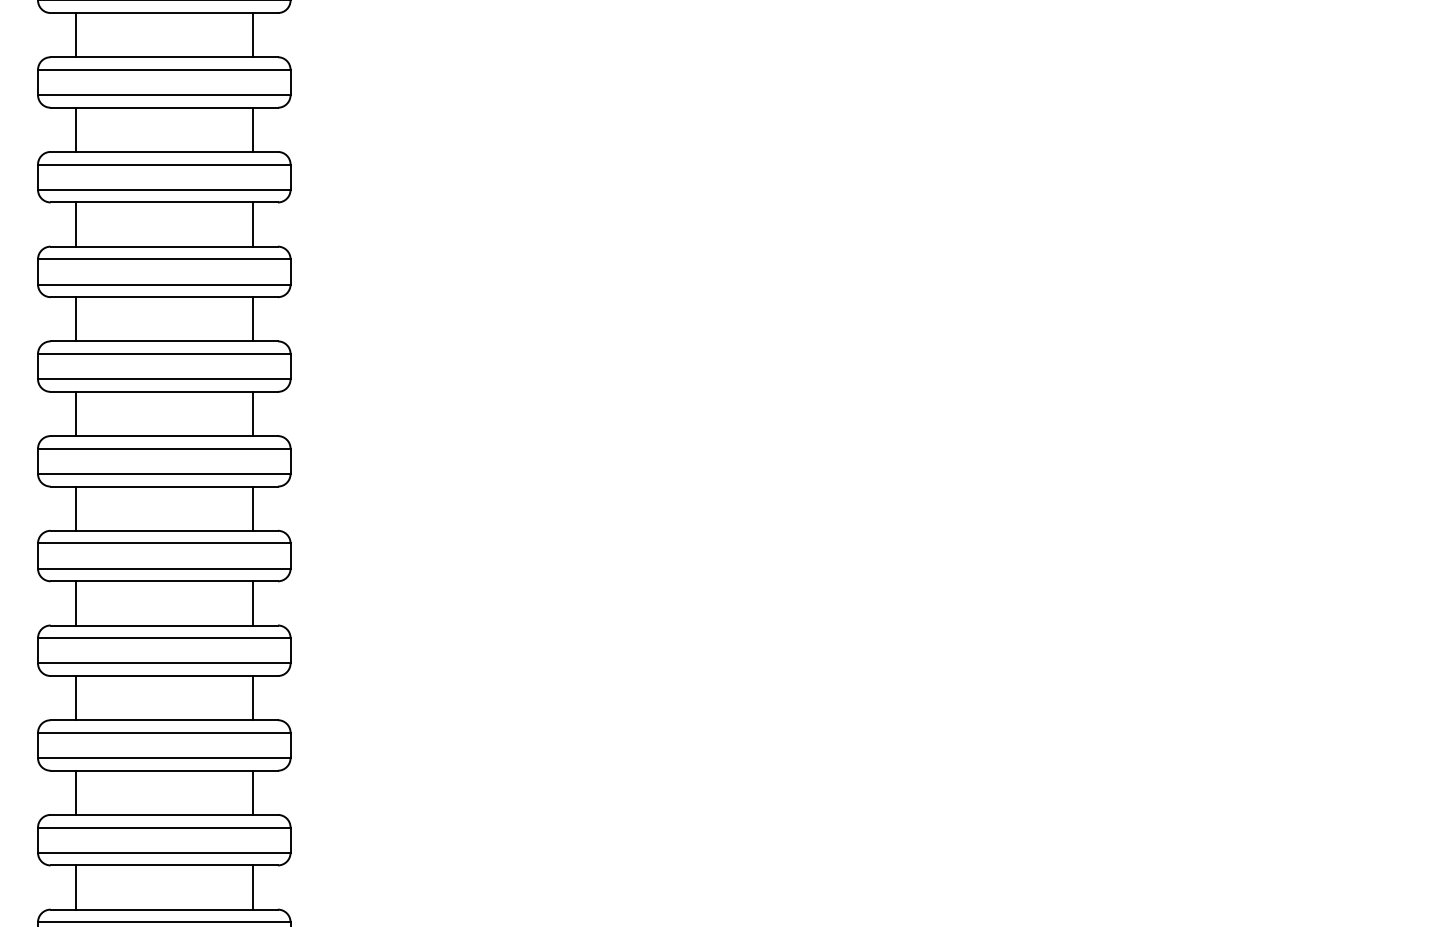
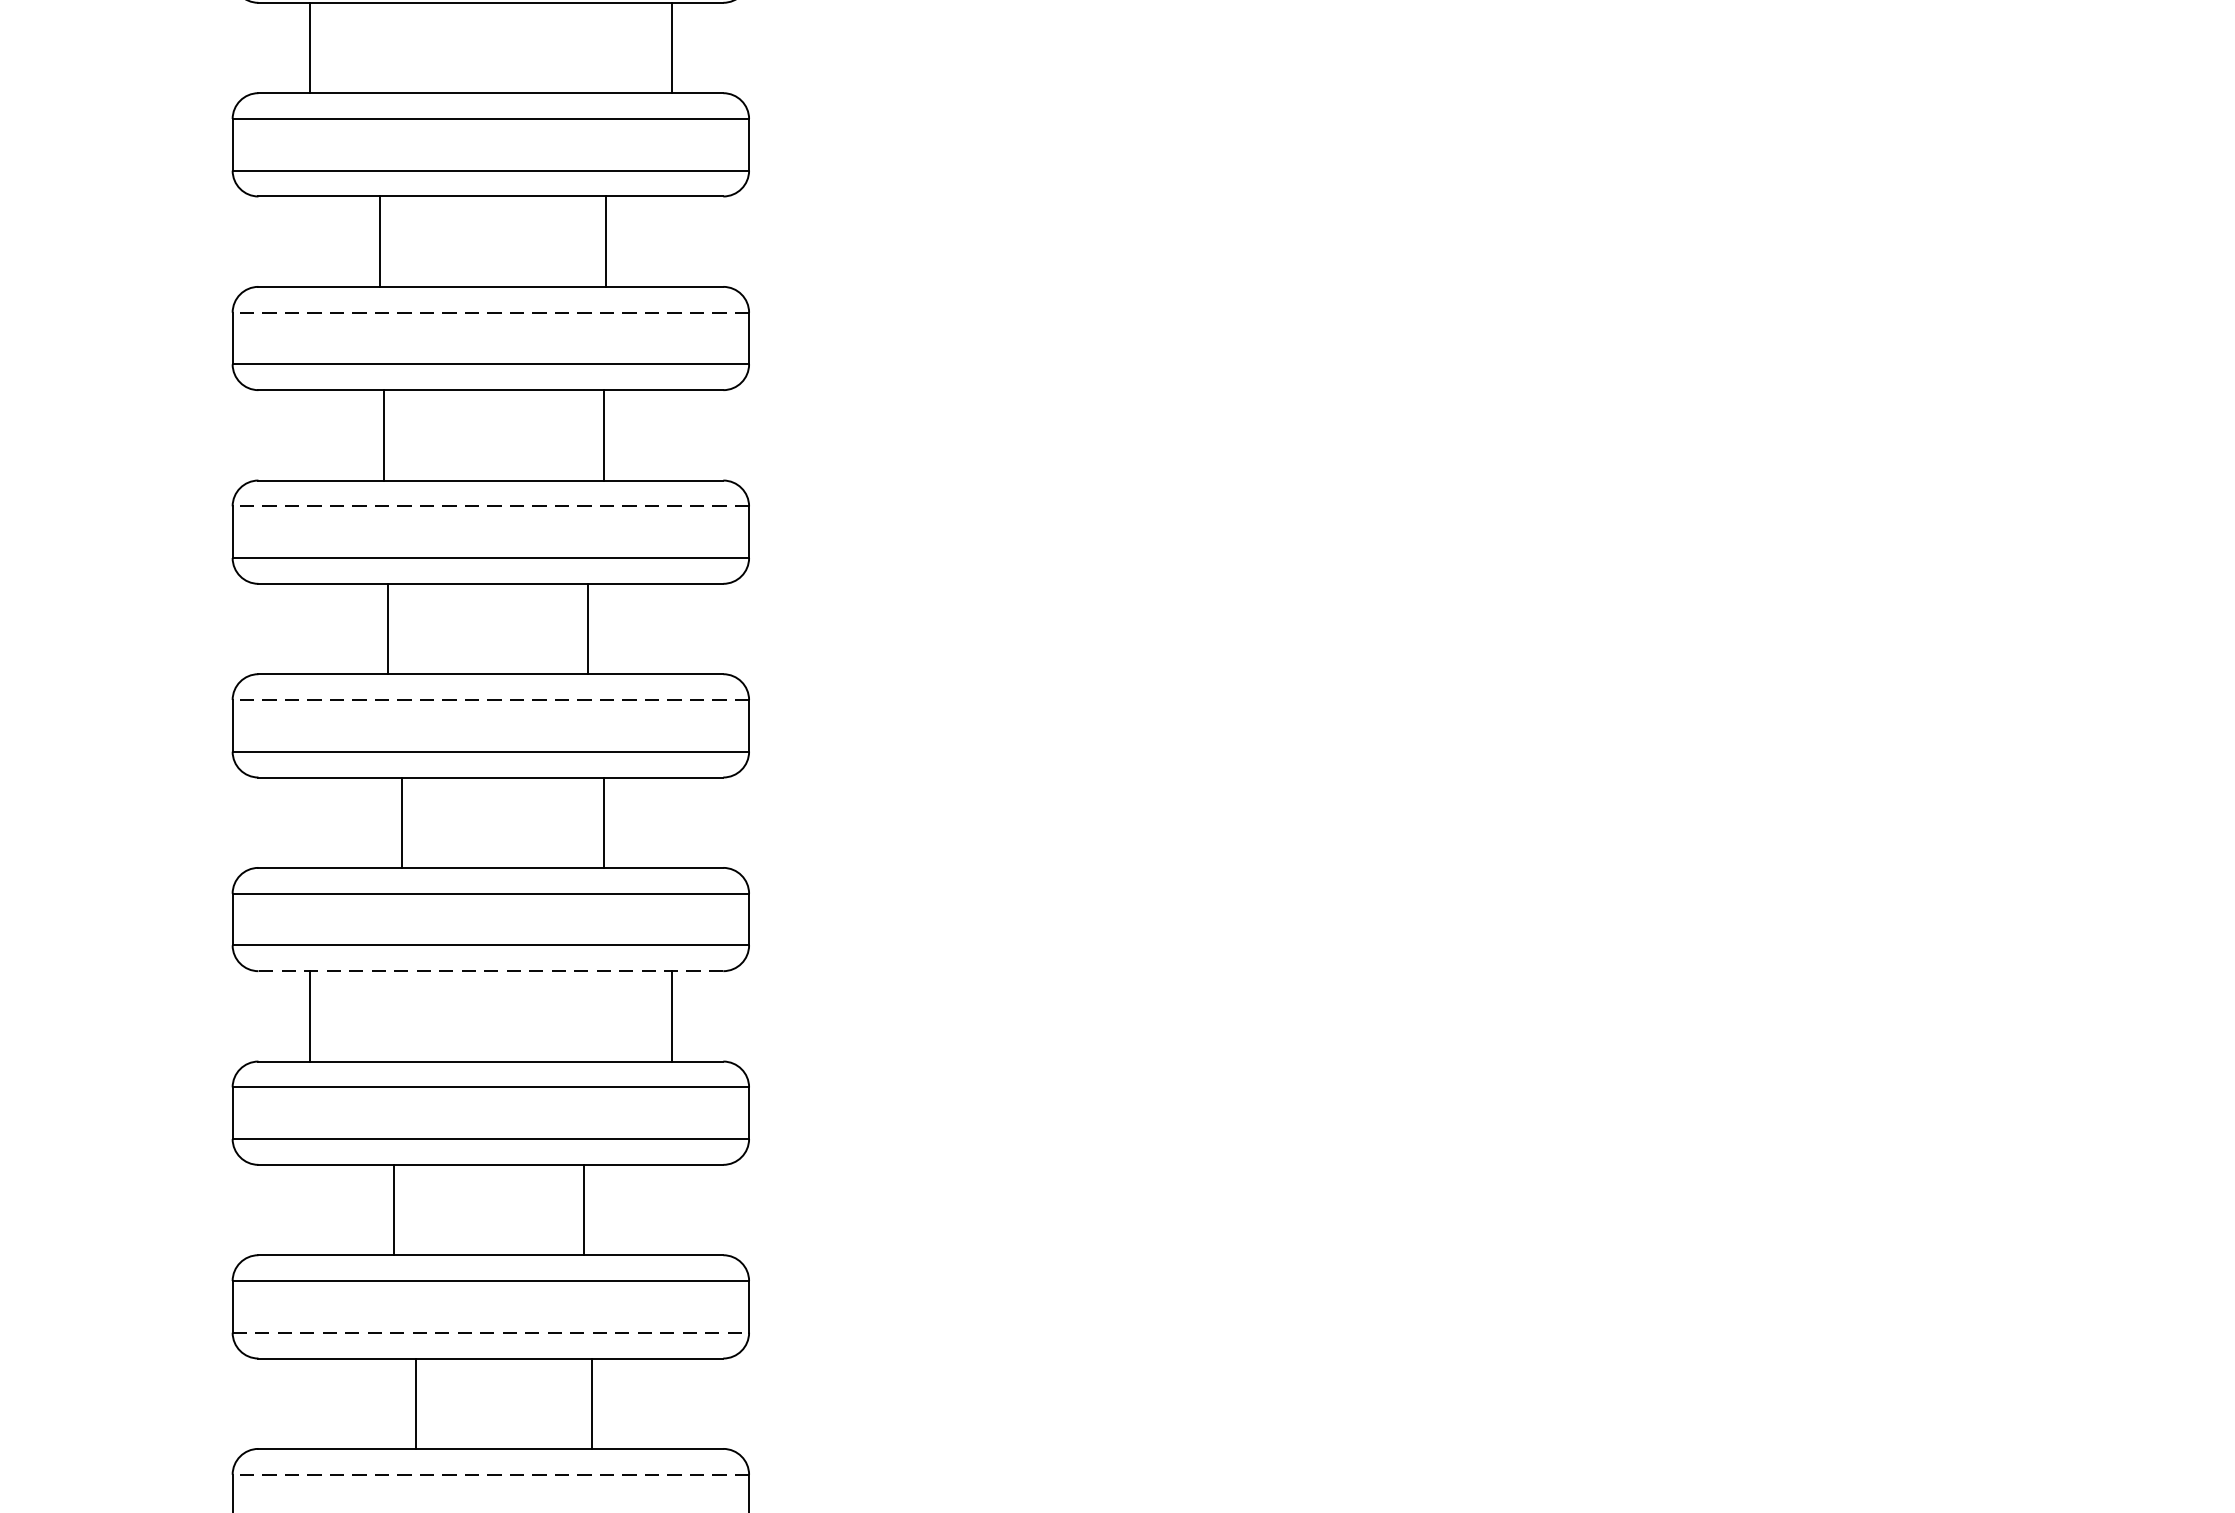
line: (75, 129) -> (378, 240), moved
line: (252, 129) -> (605, 240), moved
line: (163, 164) -> (489, 312), solid -> dashed
line: (75, 224) -> (382, 435), moved
line: (252, 224) -> (603, 435), moved
line: (163, 259) -> (489, 506), solid -> dashed
line: (75, 319) -> (386, 629), moved
line: (252, 319) -> (587, 629), moved
line: (163, 354) -> (489, 701), solid -> dashed
line: (75, 413) -> (401, 821), moved
line: (252, 413) -> (603, 821), moved
line: (164, 486) -> (491, 970), solid -> dashed
line: (75, 603) -> (393, 1210), moved
line: (252, 603) -> (583, 1210), moved
line: (164, 663) -> (491, 1332), solid -> dashed
line: (75, 698) -> (415, 1404), moved
line: (252, 698) -> (591, 1404), moved
line: (163, 732) -> (489, 1474), solid -> dashed

